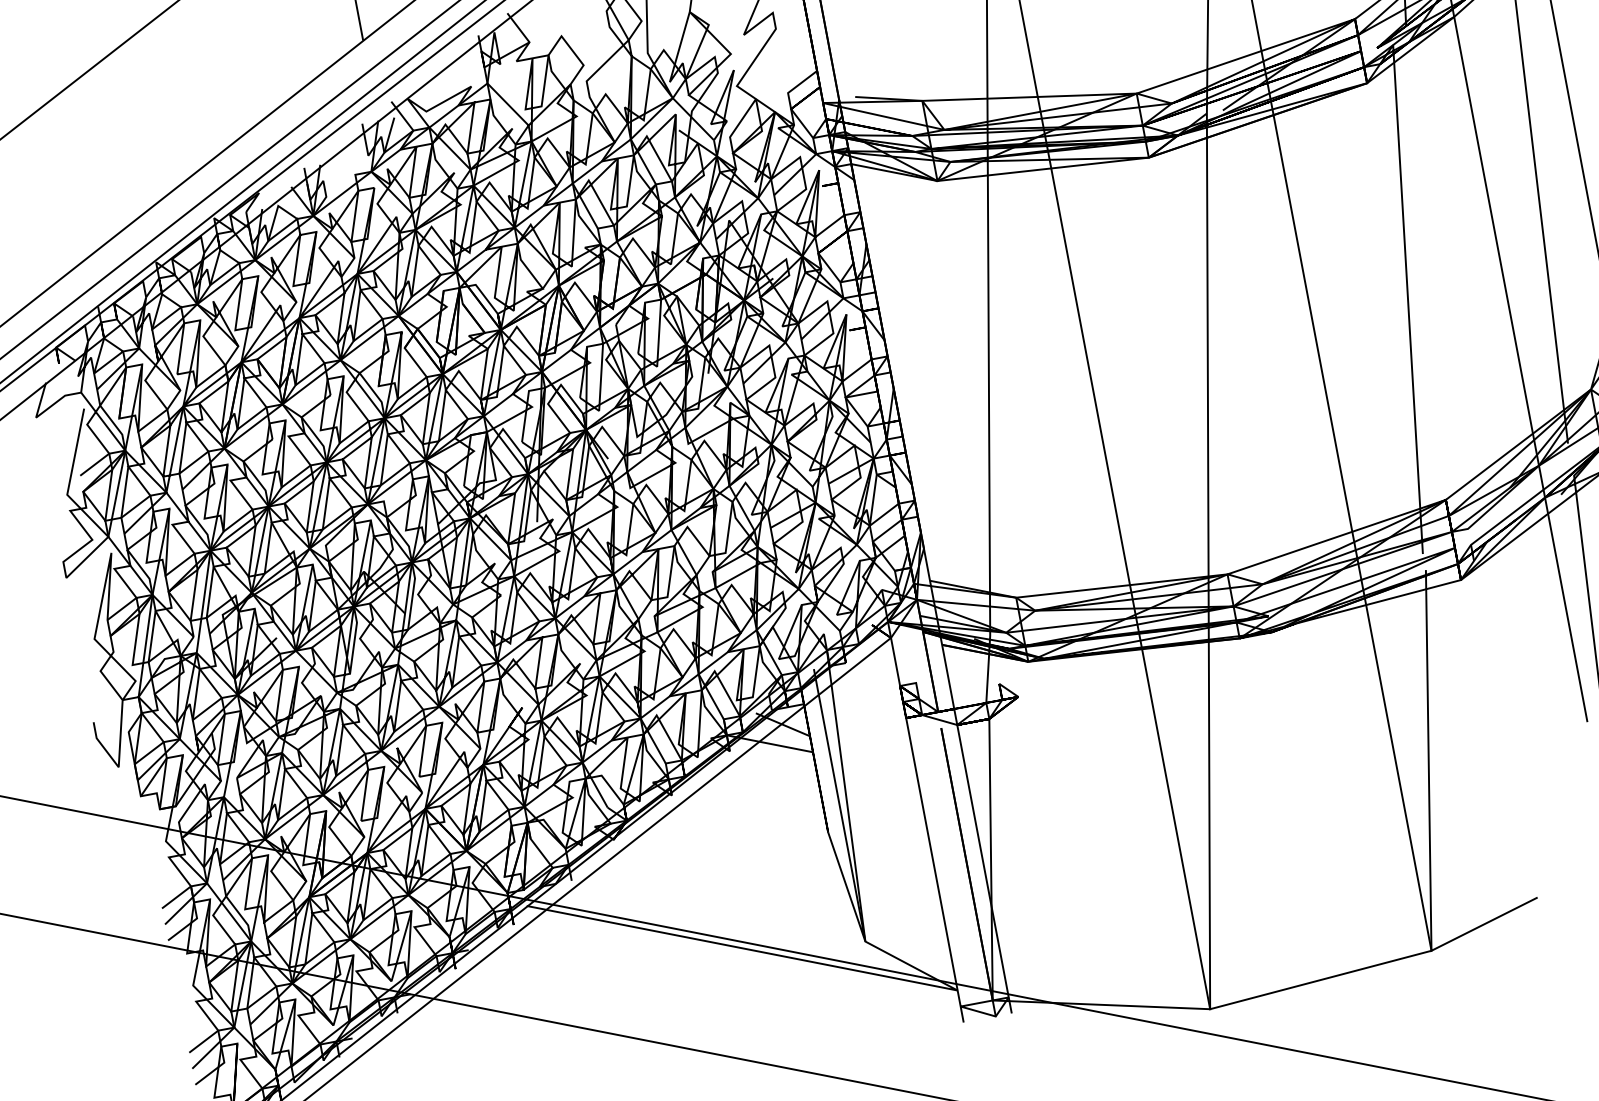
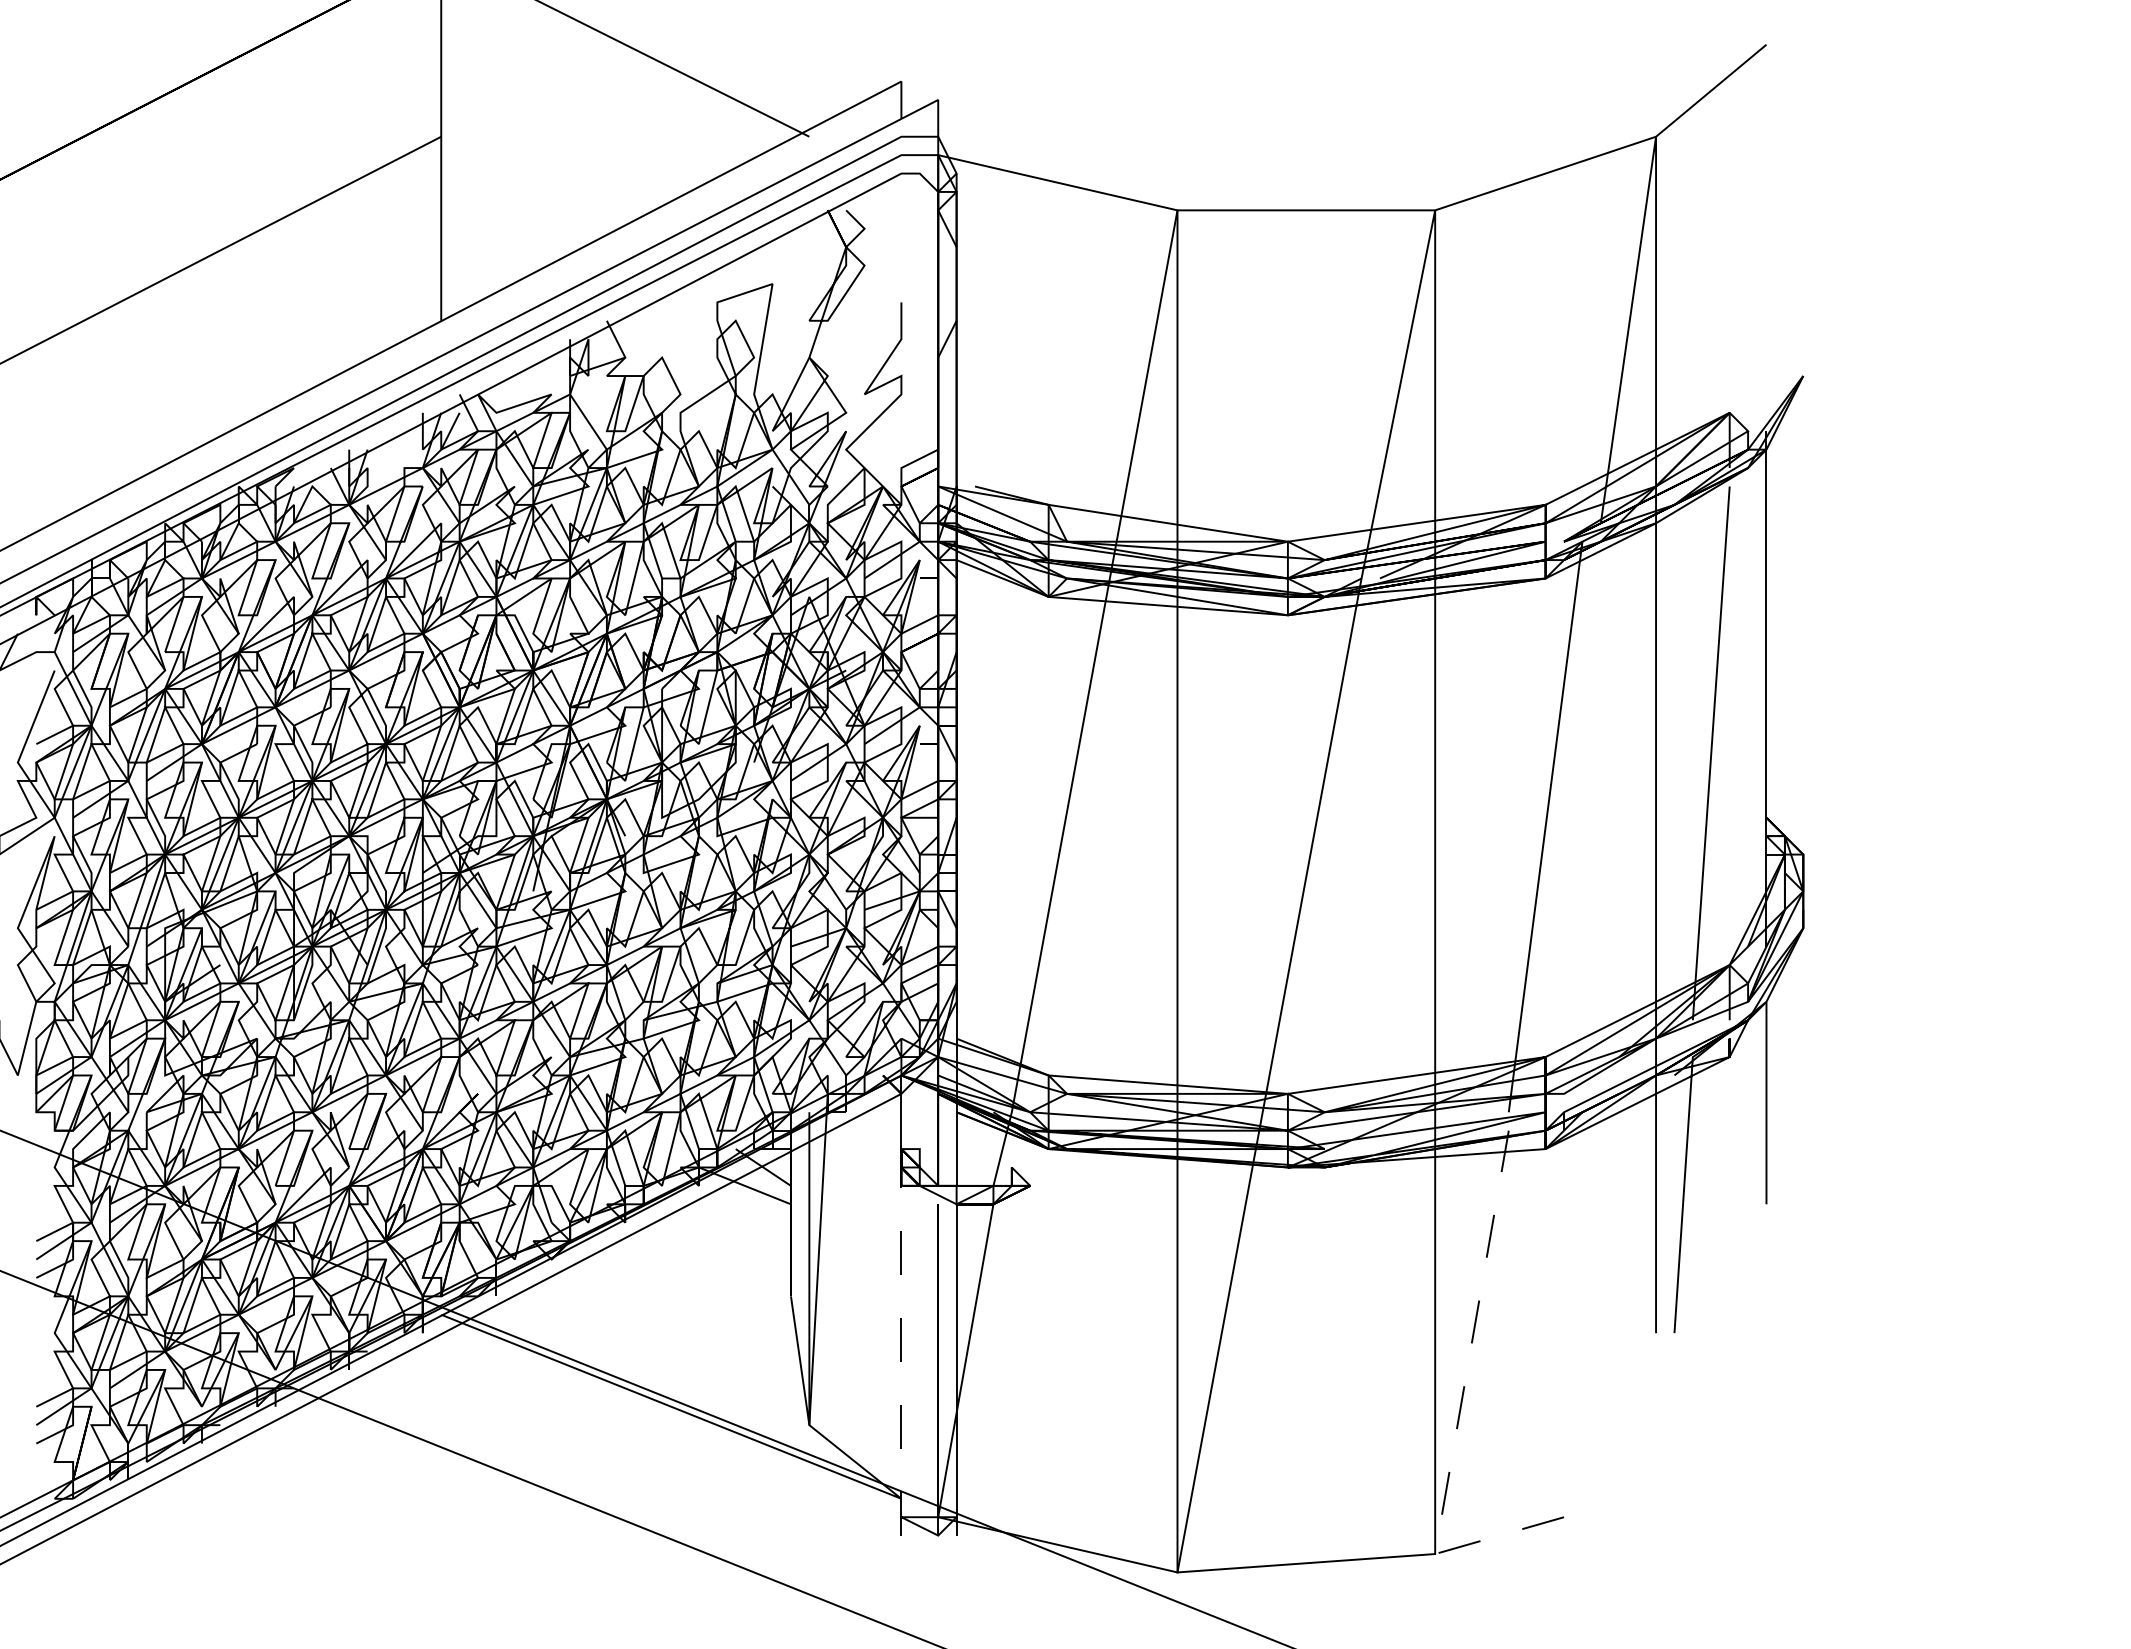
line: (1429, 820) -> (1460, 1409), solid -> dashed
line: (935, 870) -> (901, 1361), solid -> dashed

